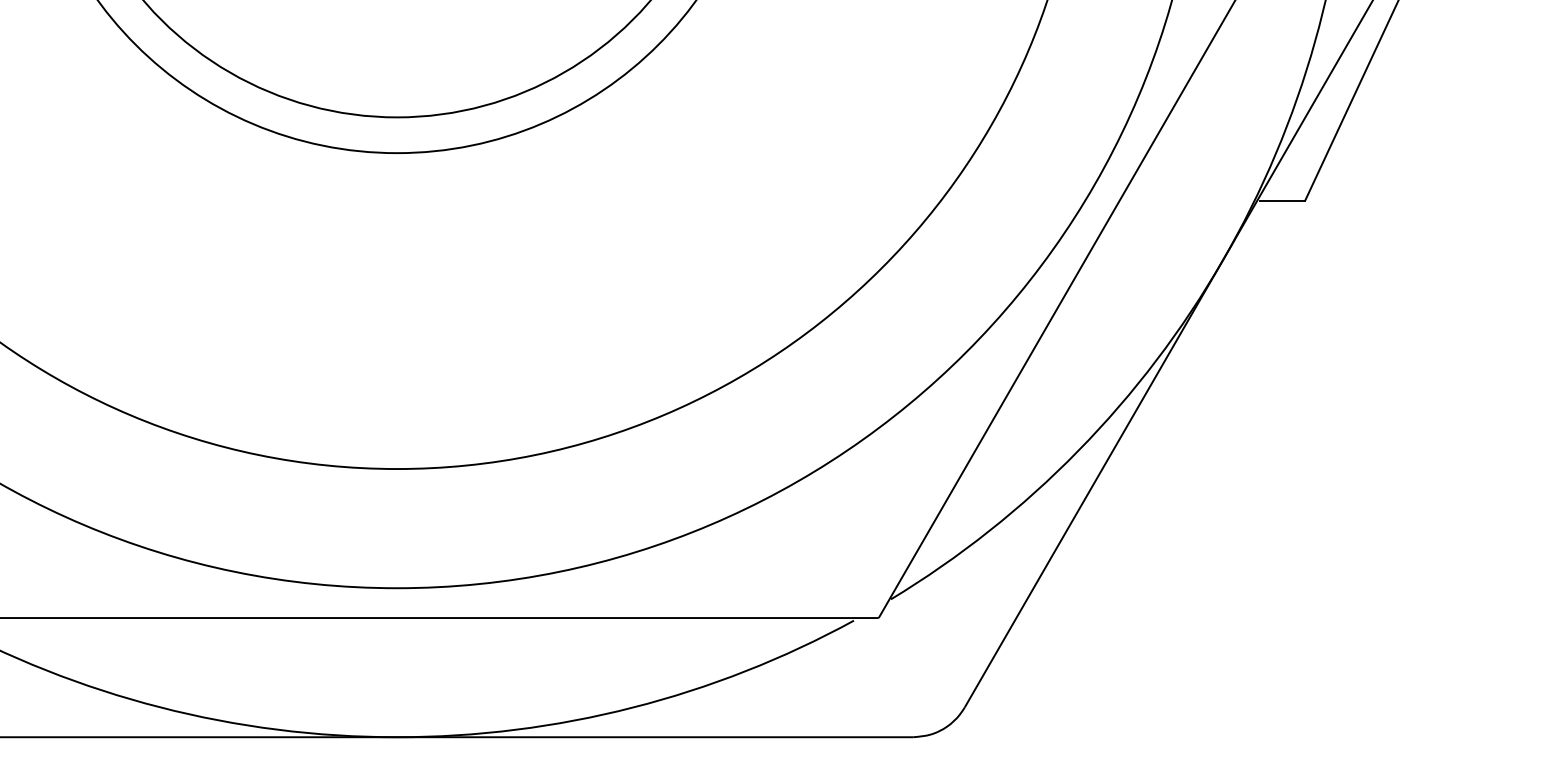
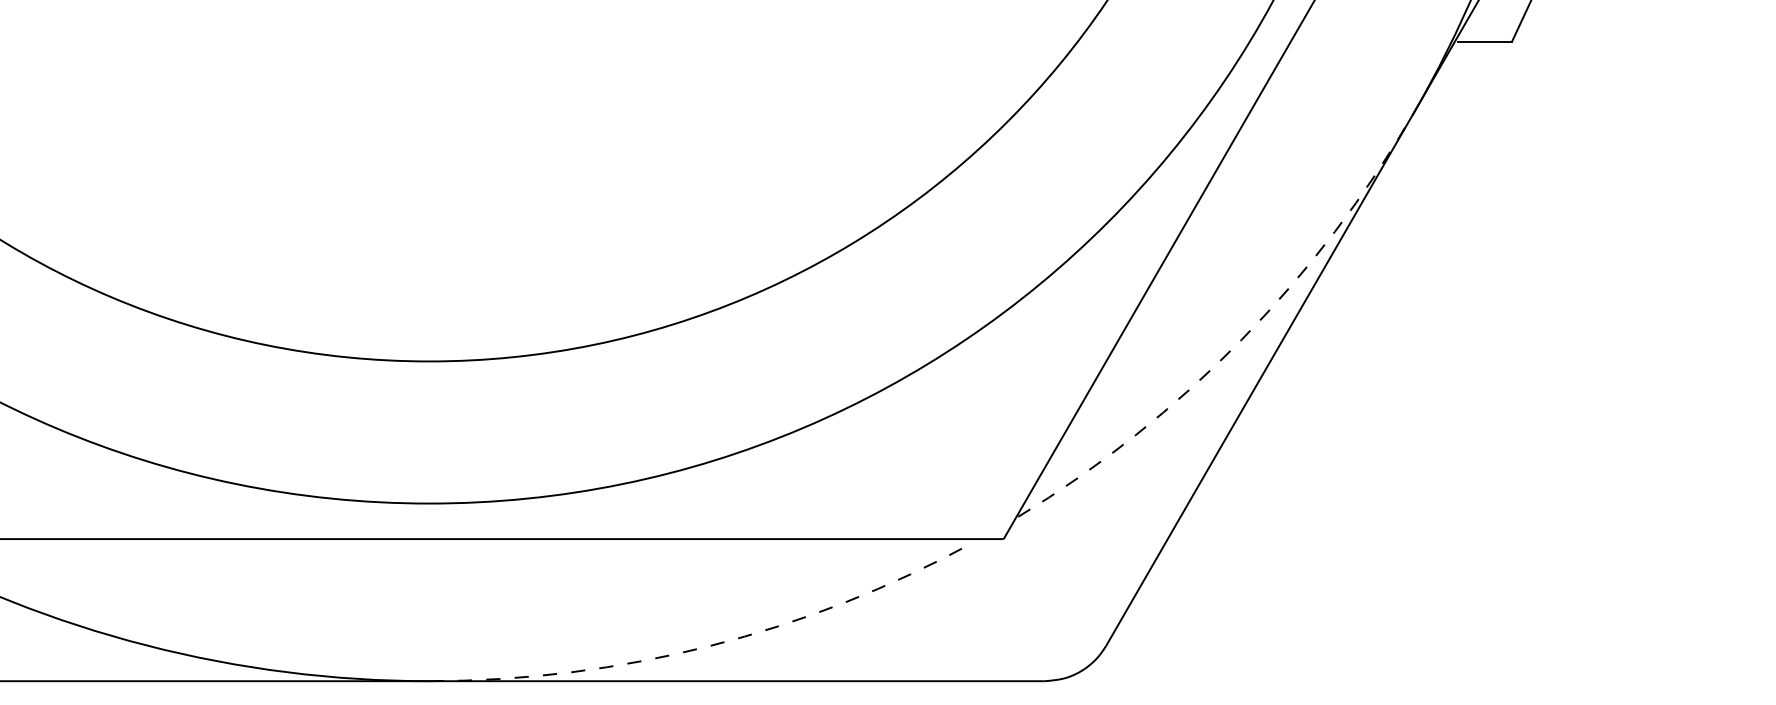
arc: (1078, 450) -> (1241, 339), solid -> dashed
arc: (632, 707) -> (710, 645), solid -> dashed

